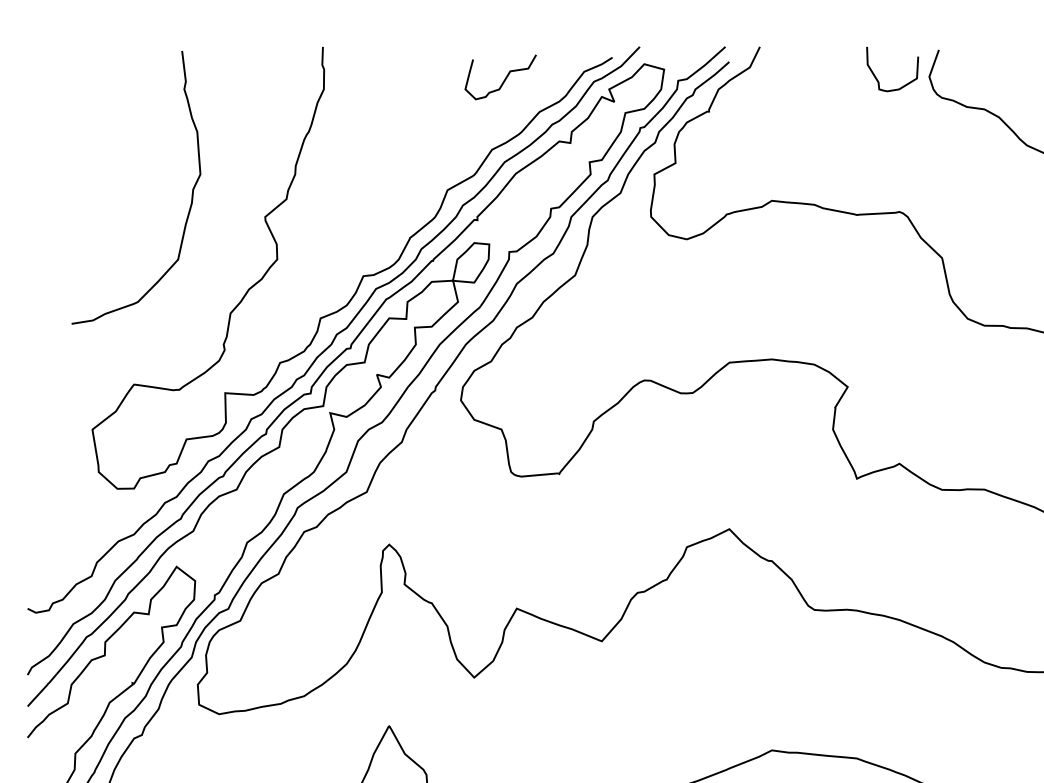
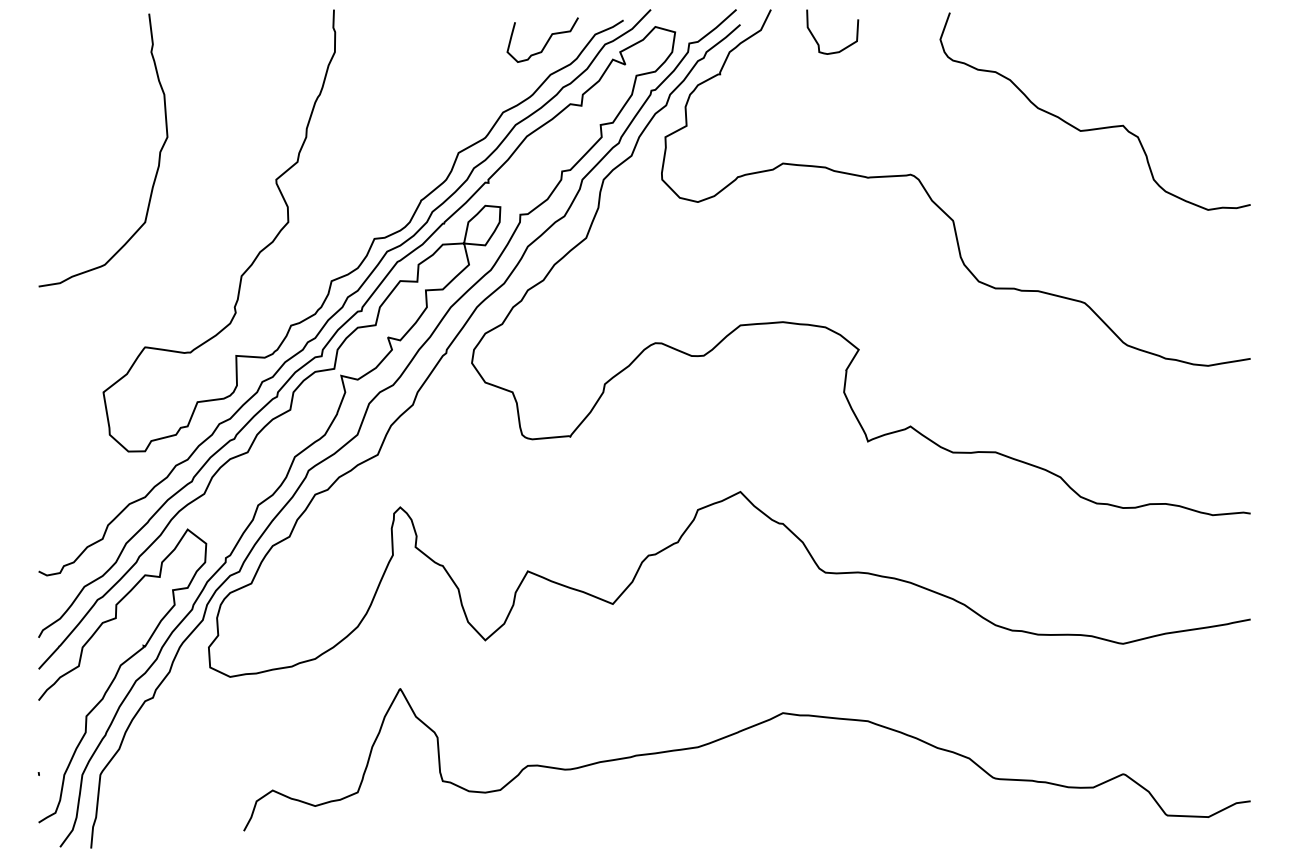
curve: (504, 78) -> (546, 41), moved
curve: (878, 79) -> (818, 42), moved
curve: (191, 194) -> (158, 157), moved

